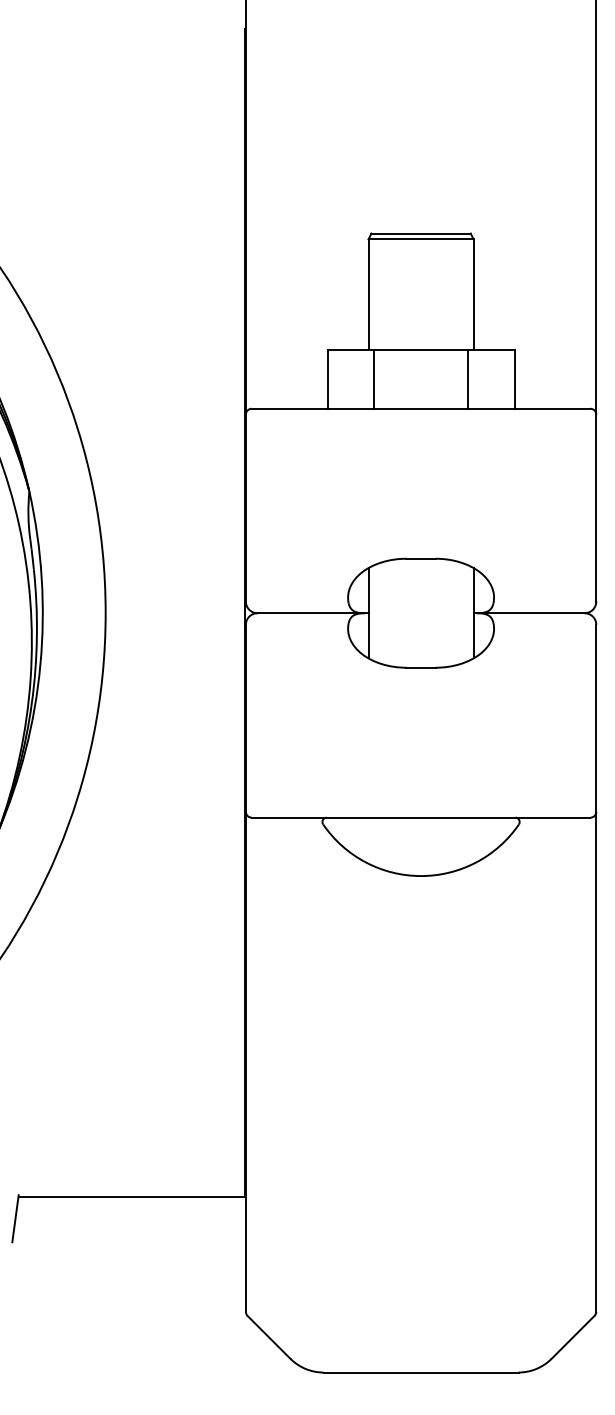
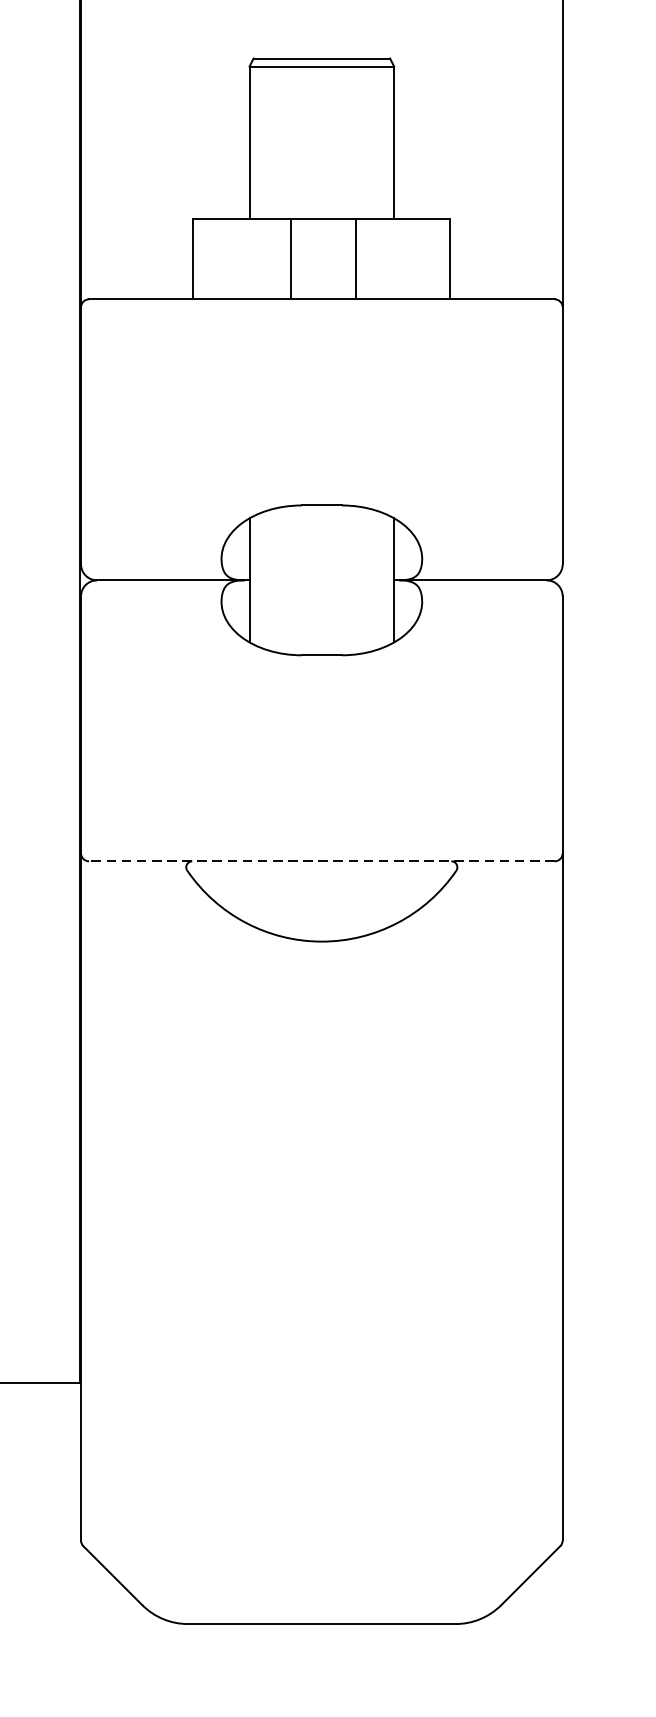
line: (374, 379) -> (290, 259), moved
line: (467, 379) -> (355, 259), moved
line: (420, 817) -> (321, 861), solid -> dashed

